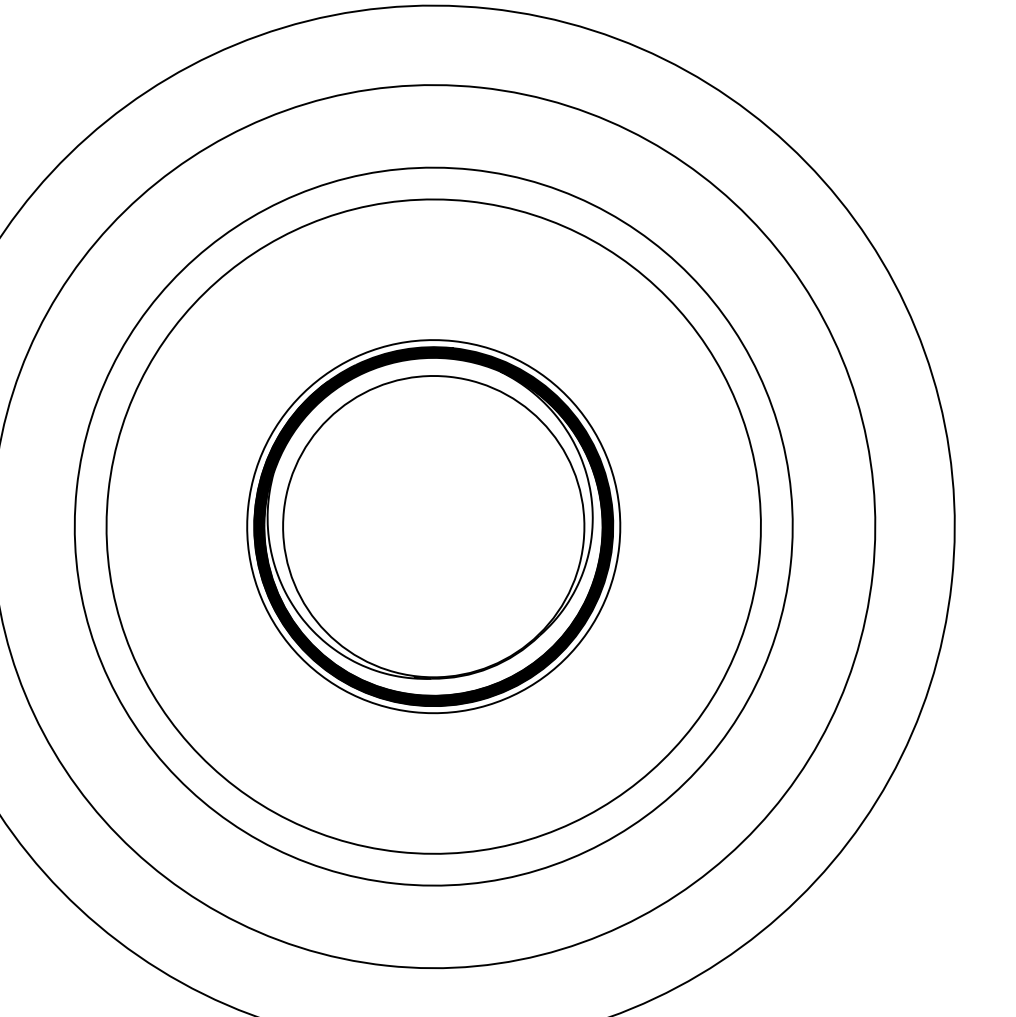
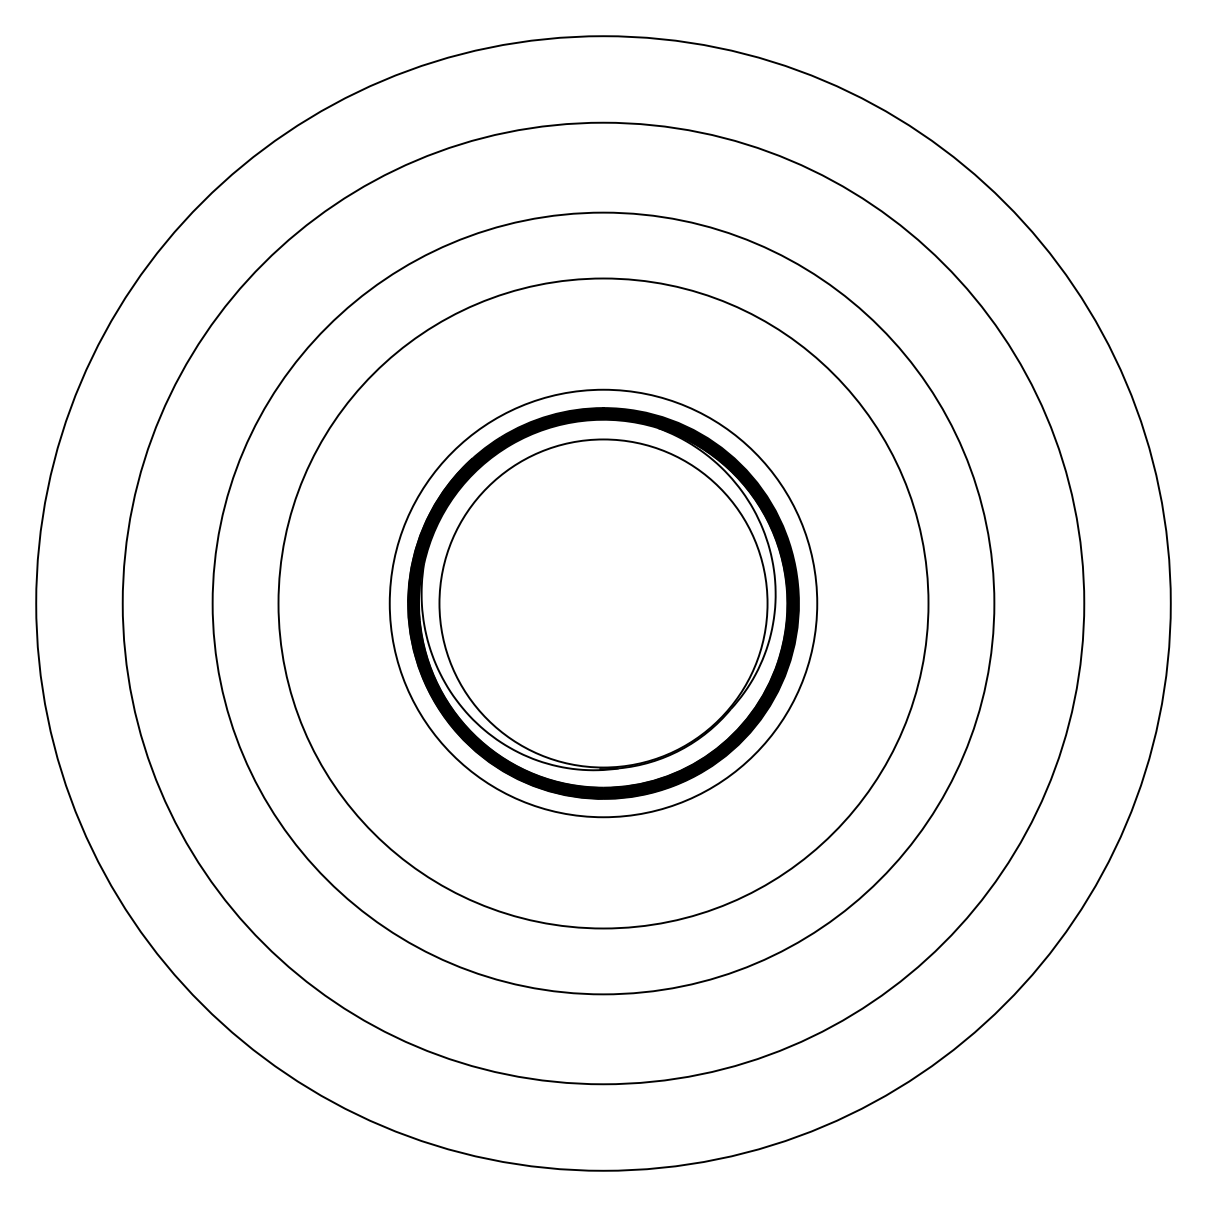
circle: (433, 526) -> (603, 603), size x0.6
circle: (433, 526) -> (603, 603), size x1.6

